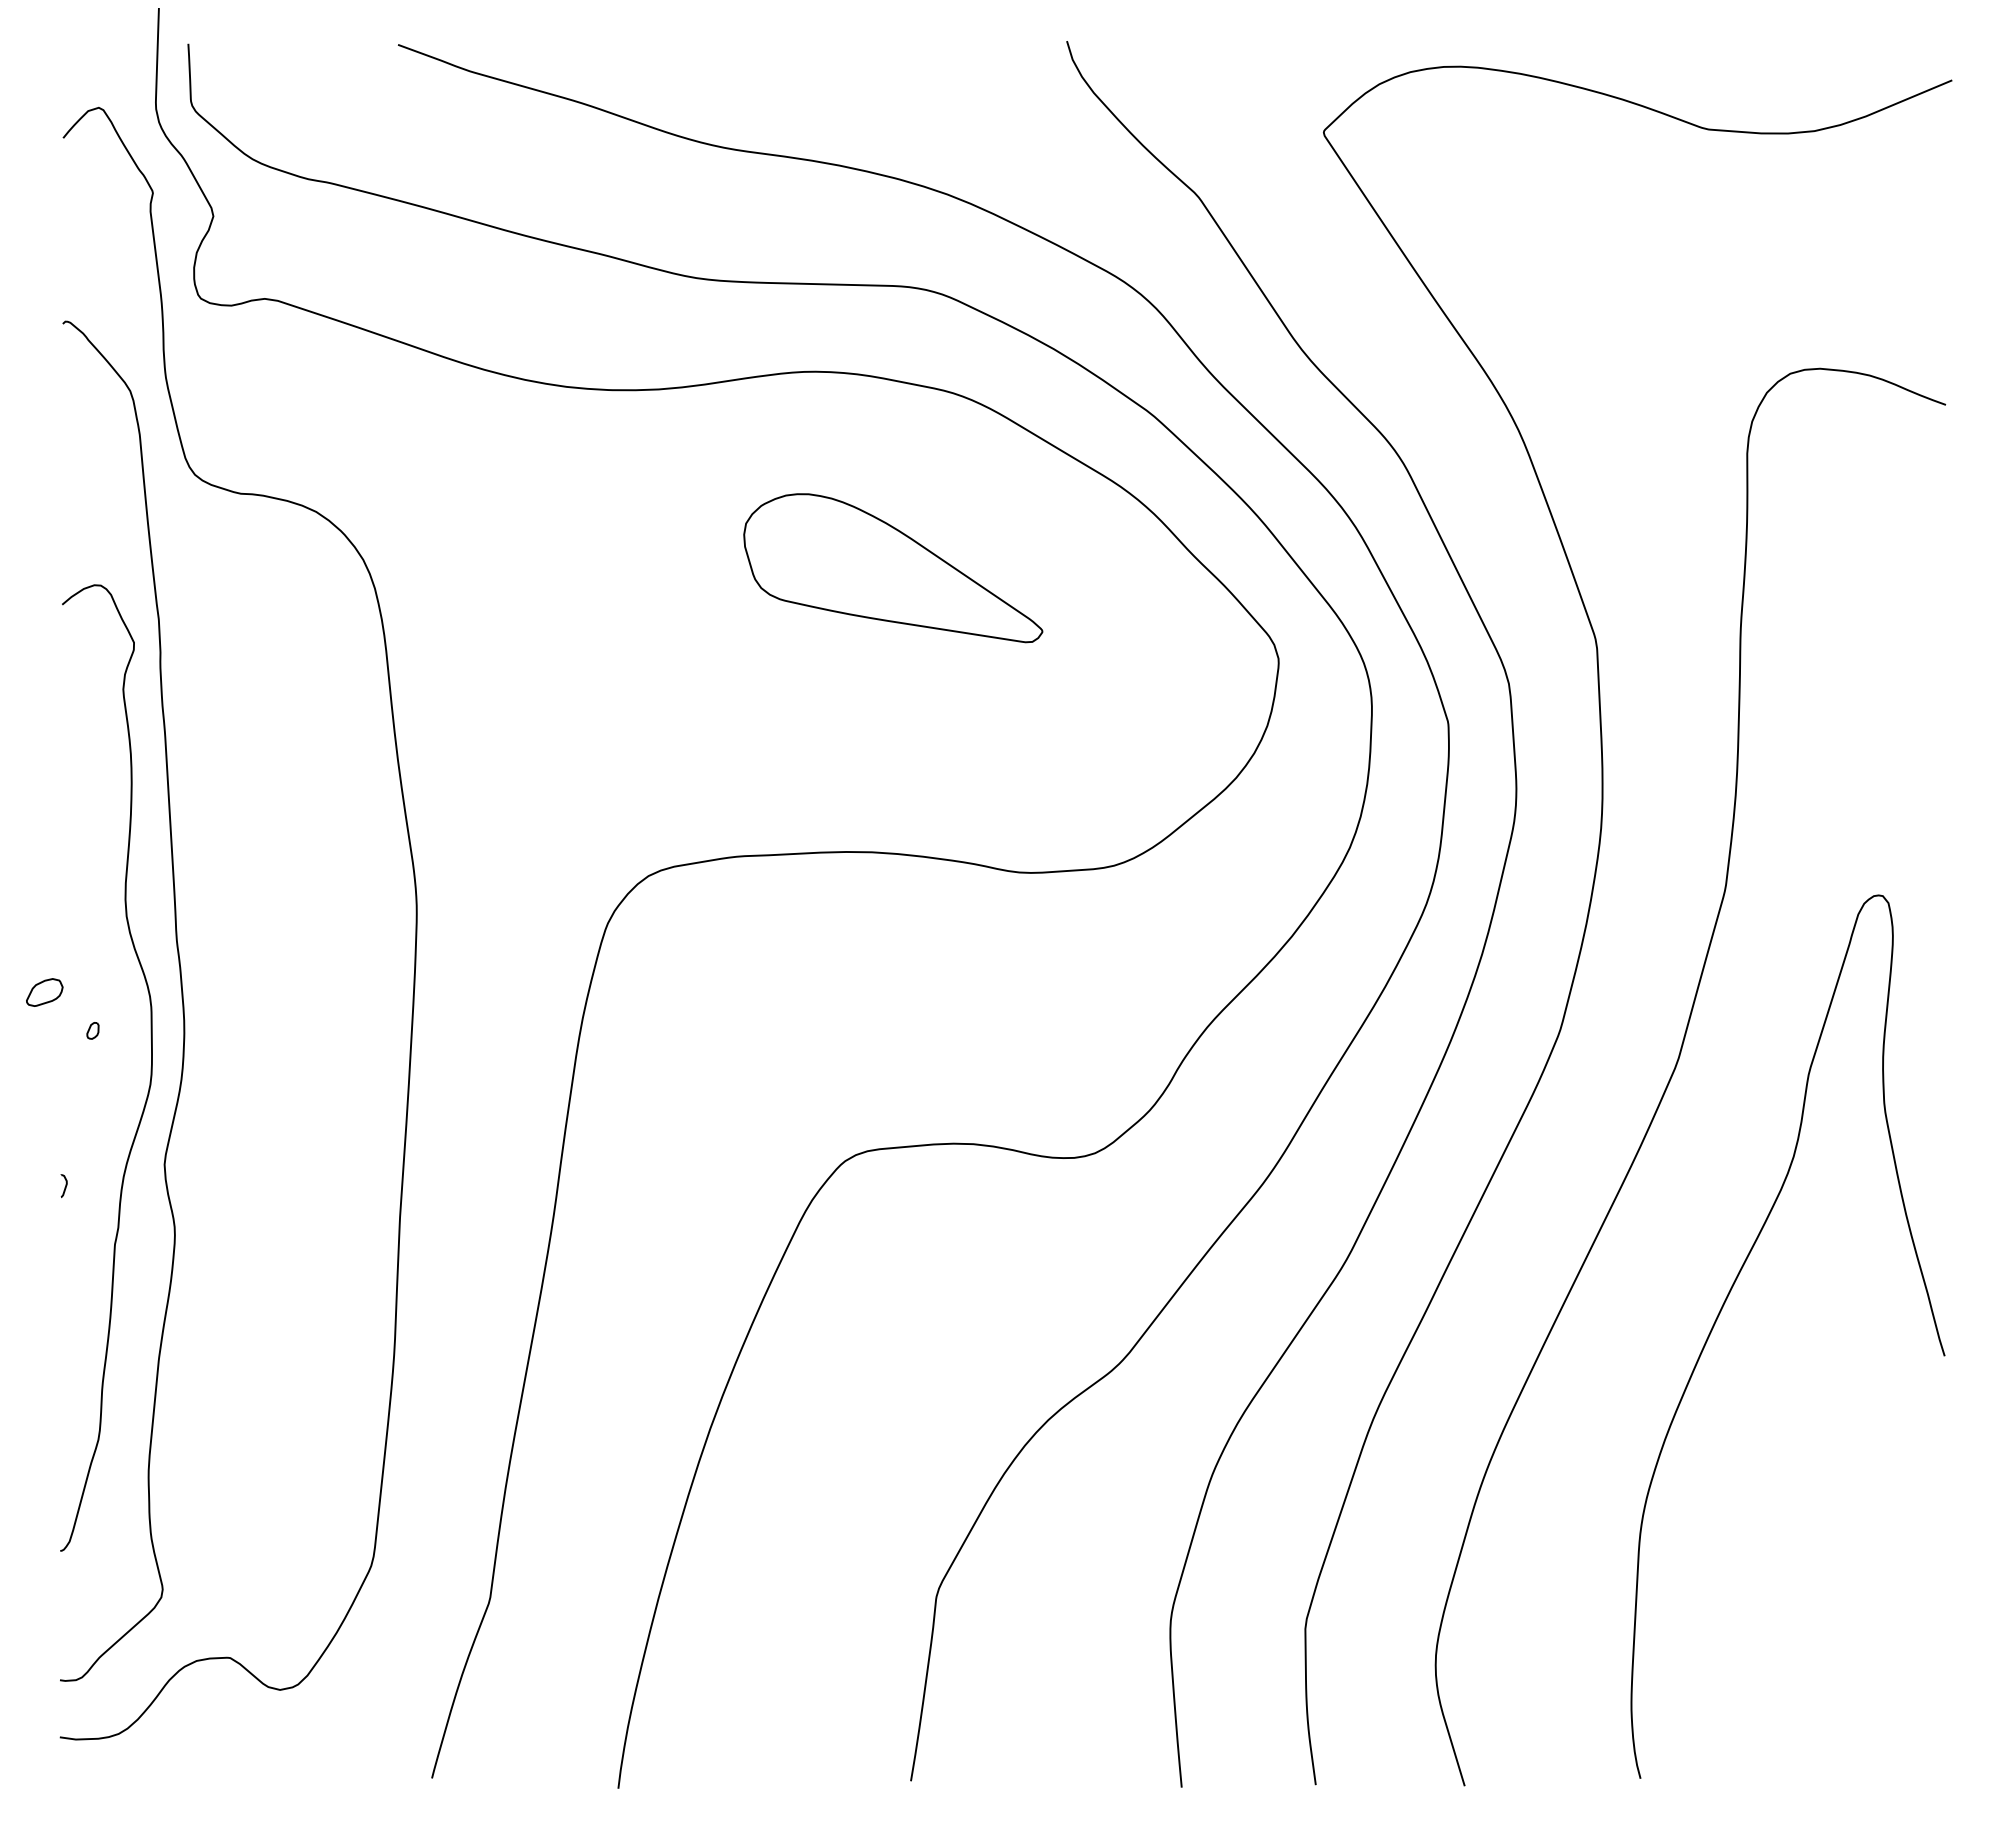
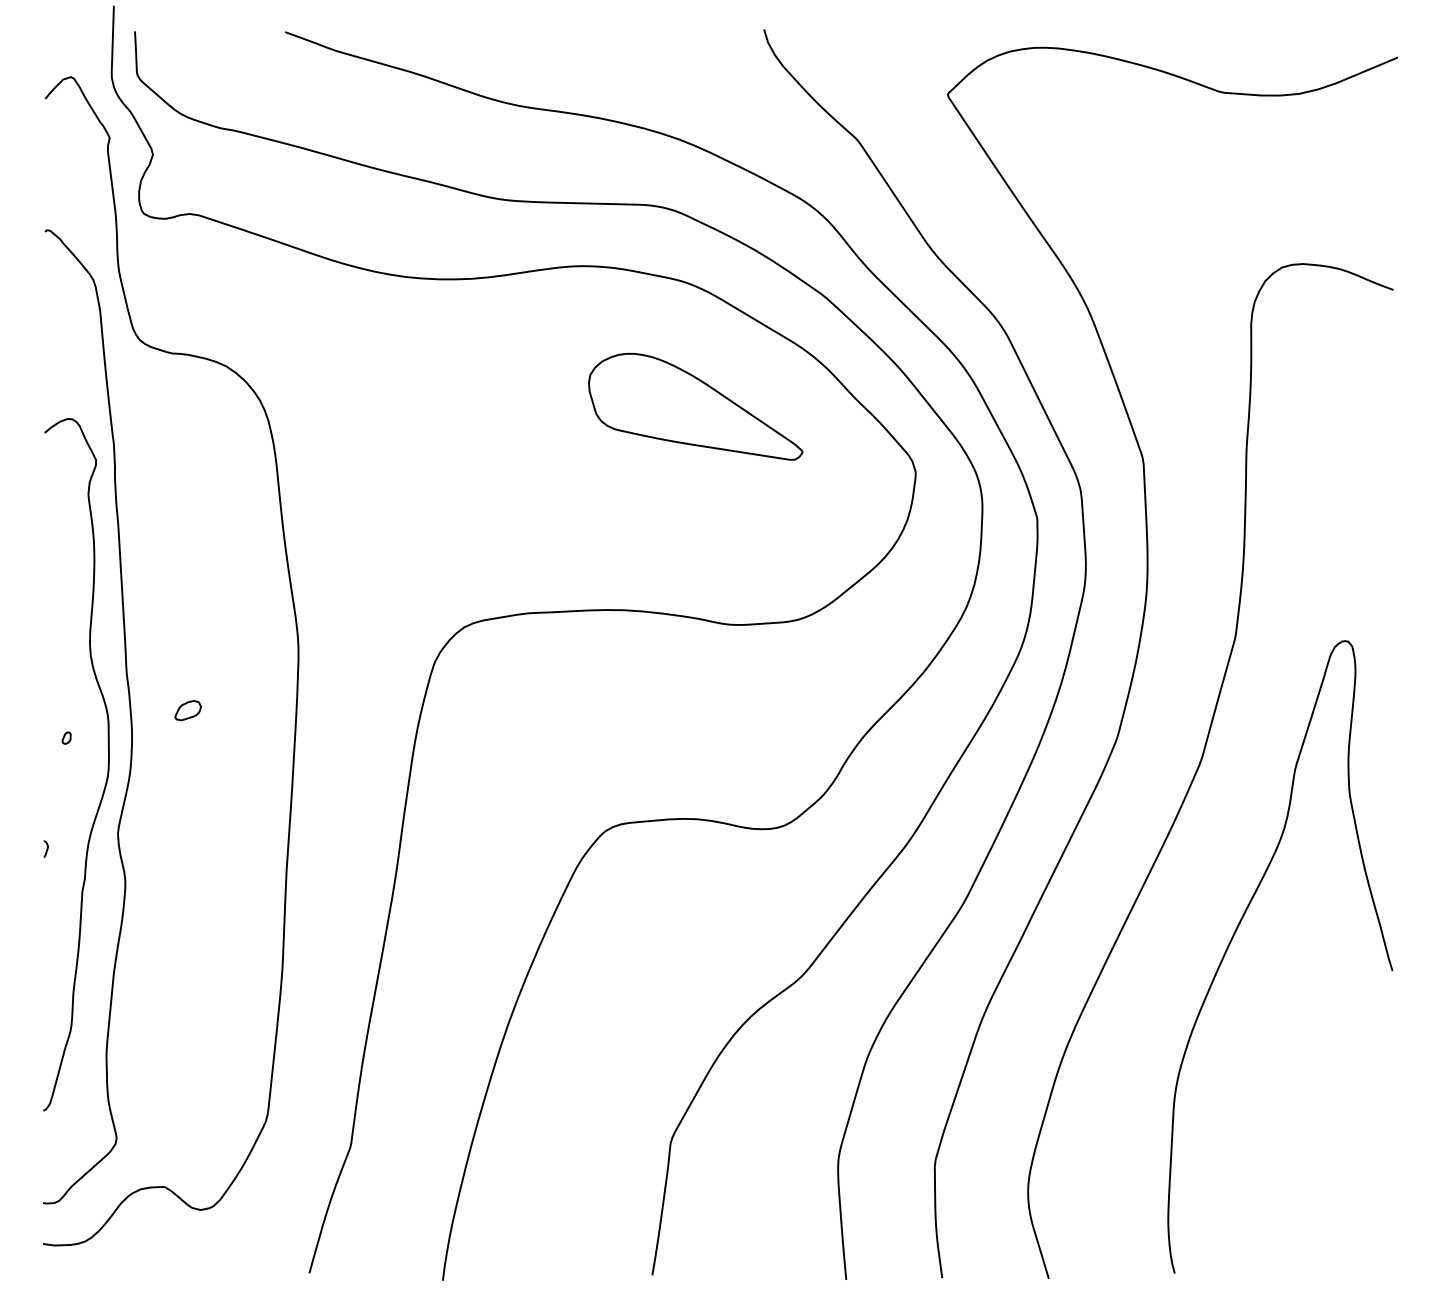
part: (892, 567) -> (695, 406), moved
part: (43, 992) -> (187, 710), moved

